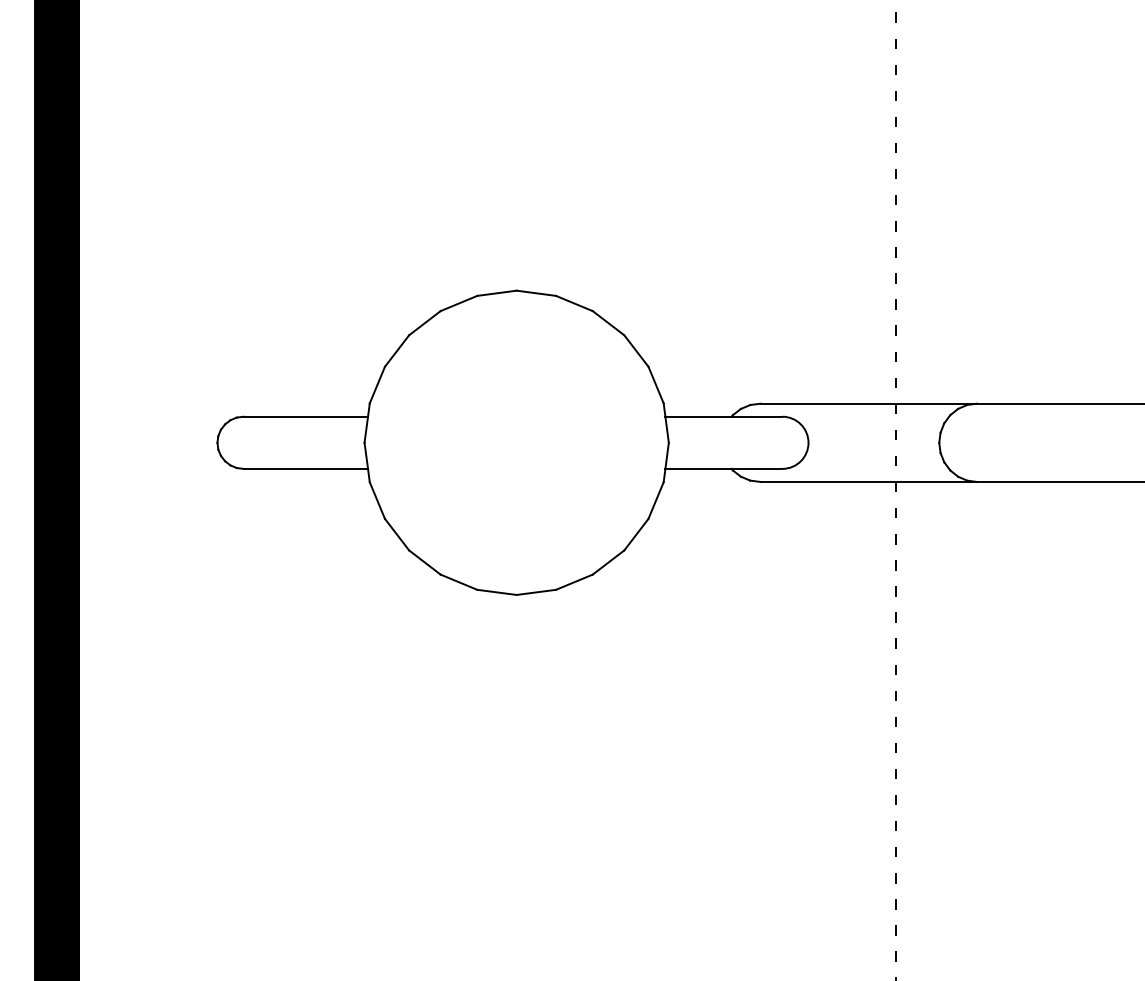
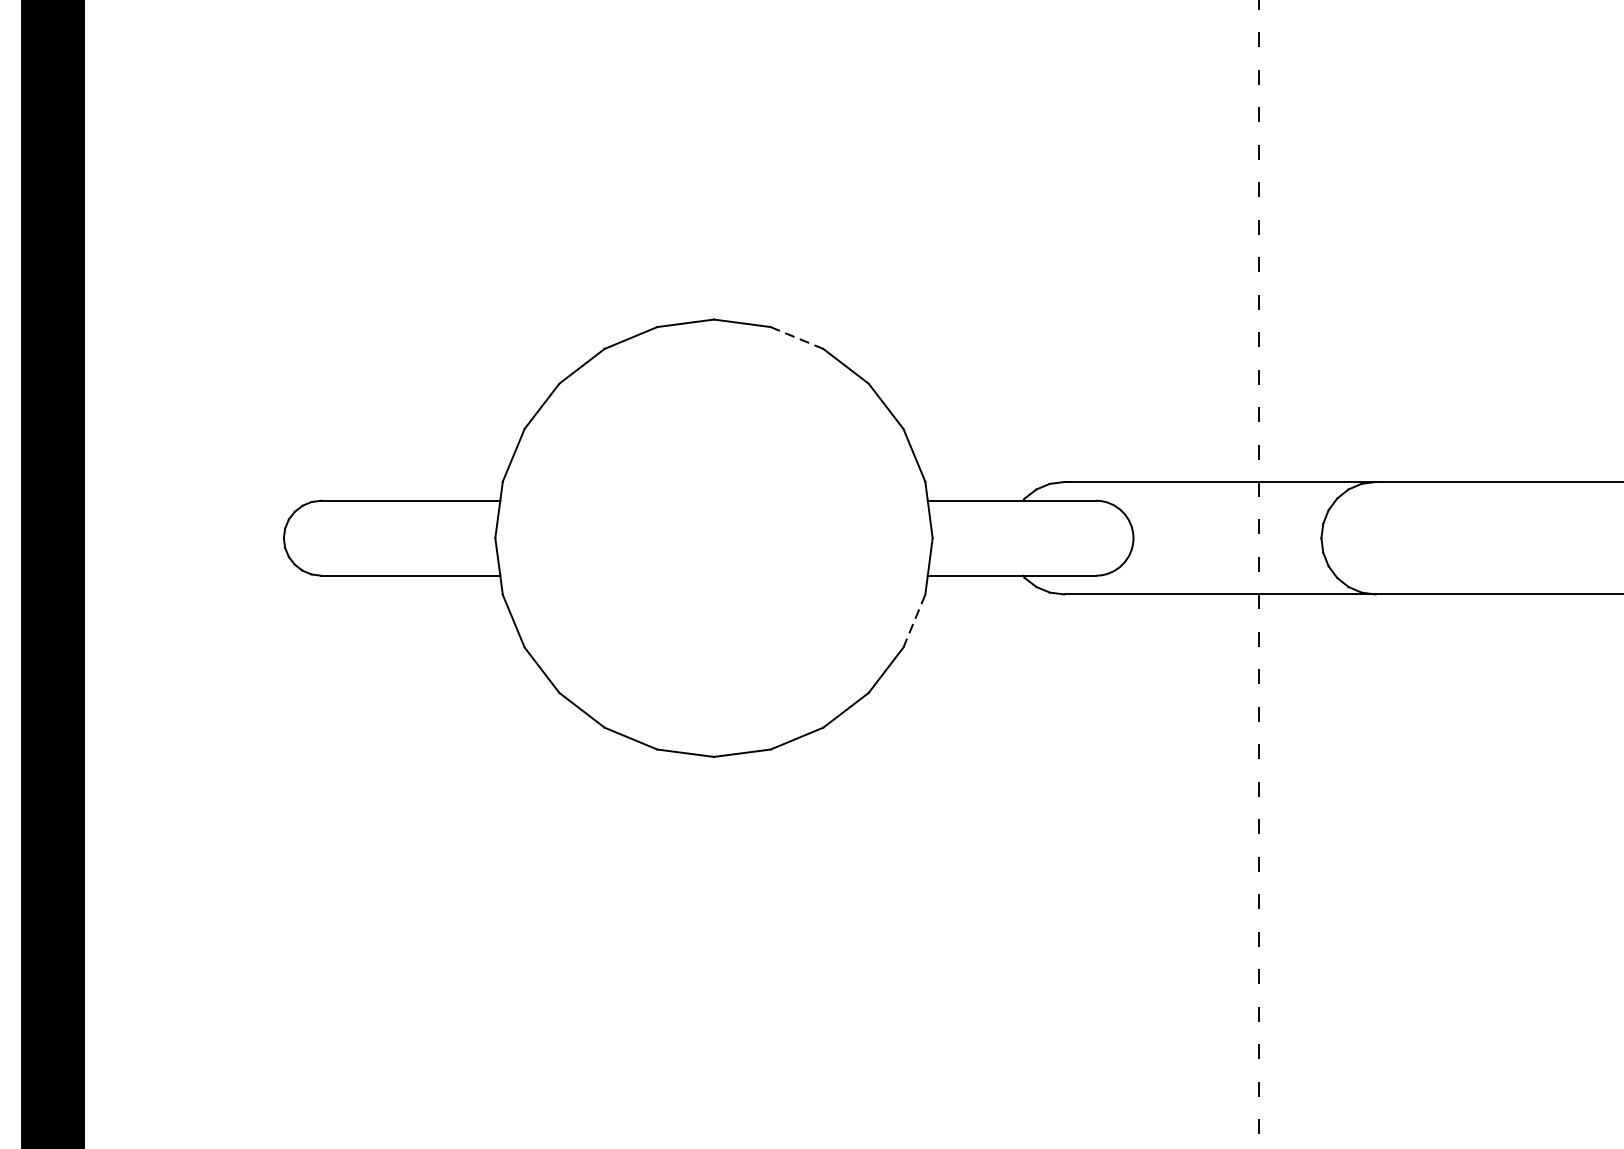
line: (574, 303) -> (797, 337), solid -> dashed
line: (656, 500) -> (914, 621), solid -> dashed

